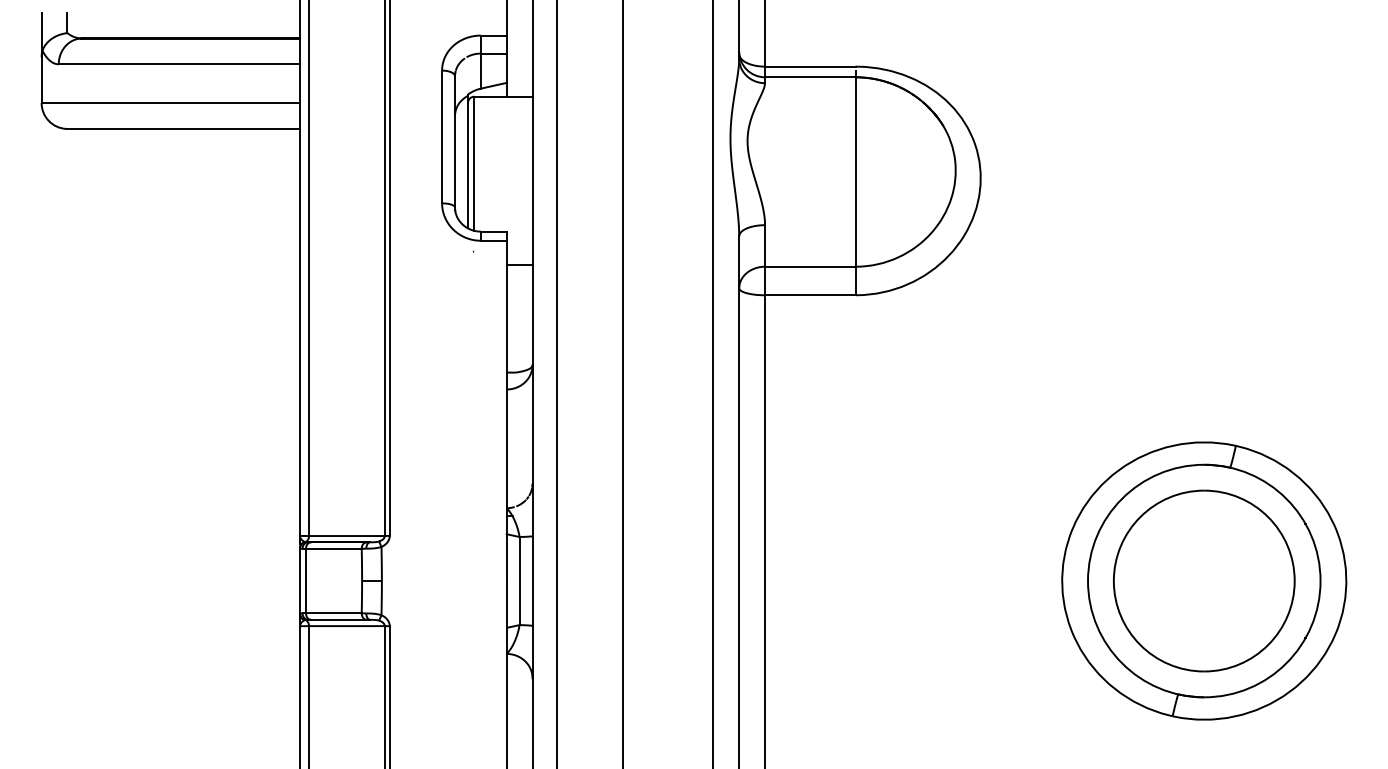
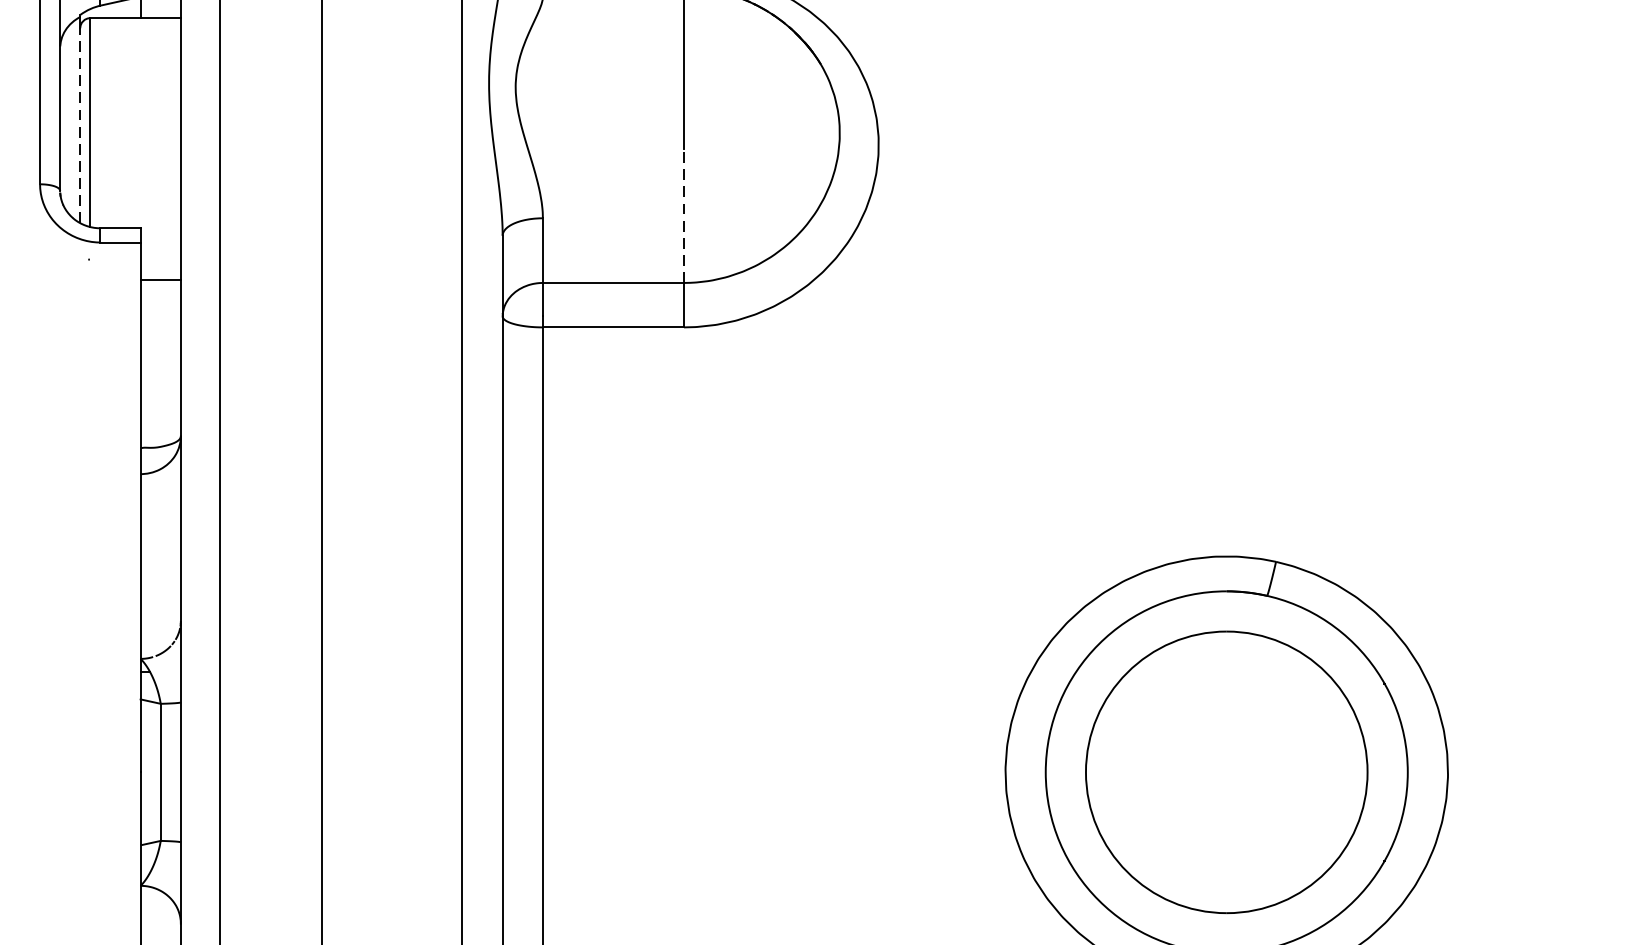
line: (467, 165) -> (79, 125), solid -> dashed
line: (855, 223) -> (683, 215), solid -> dashed

